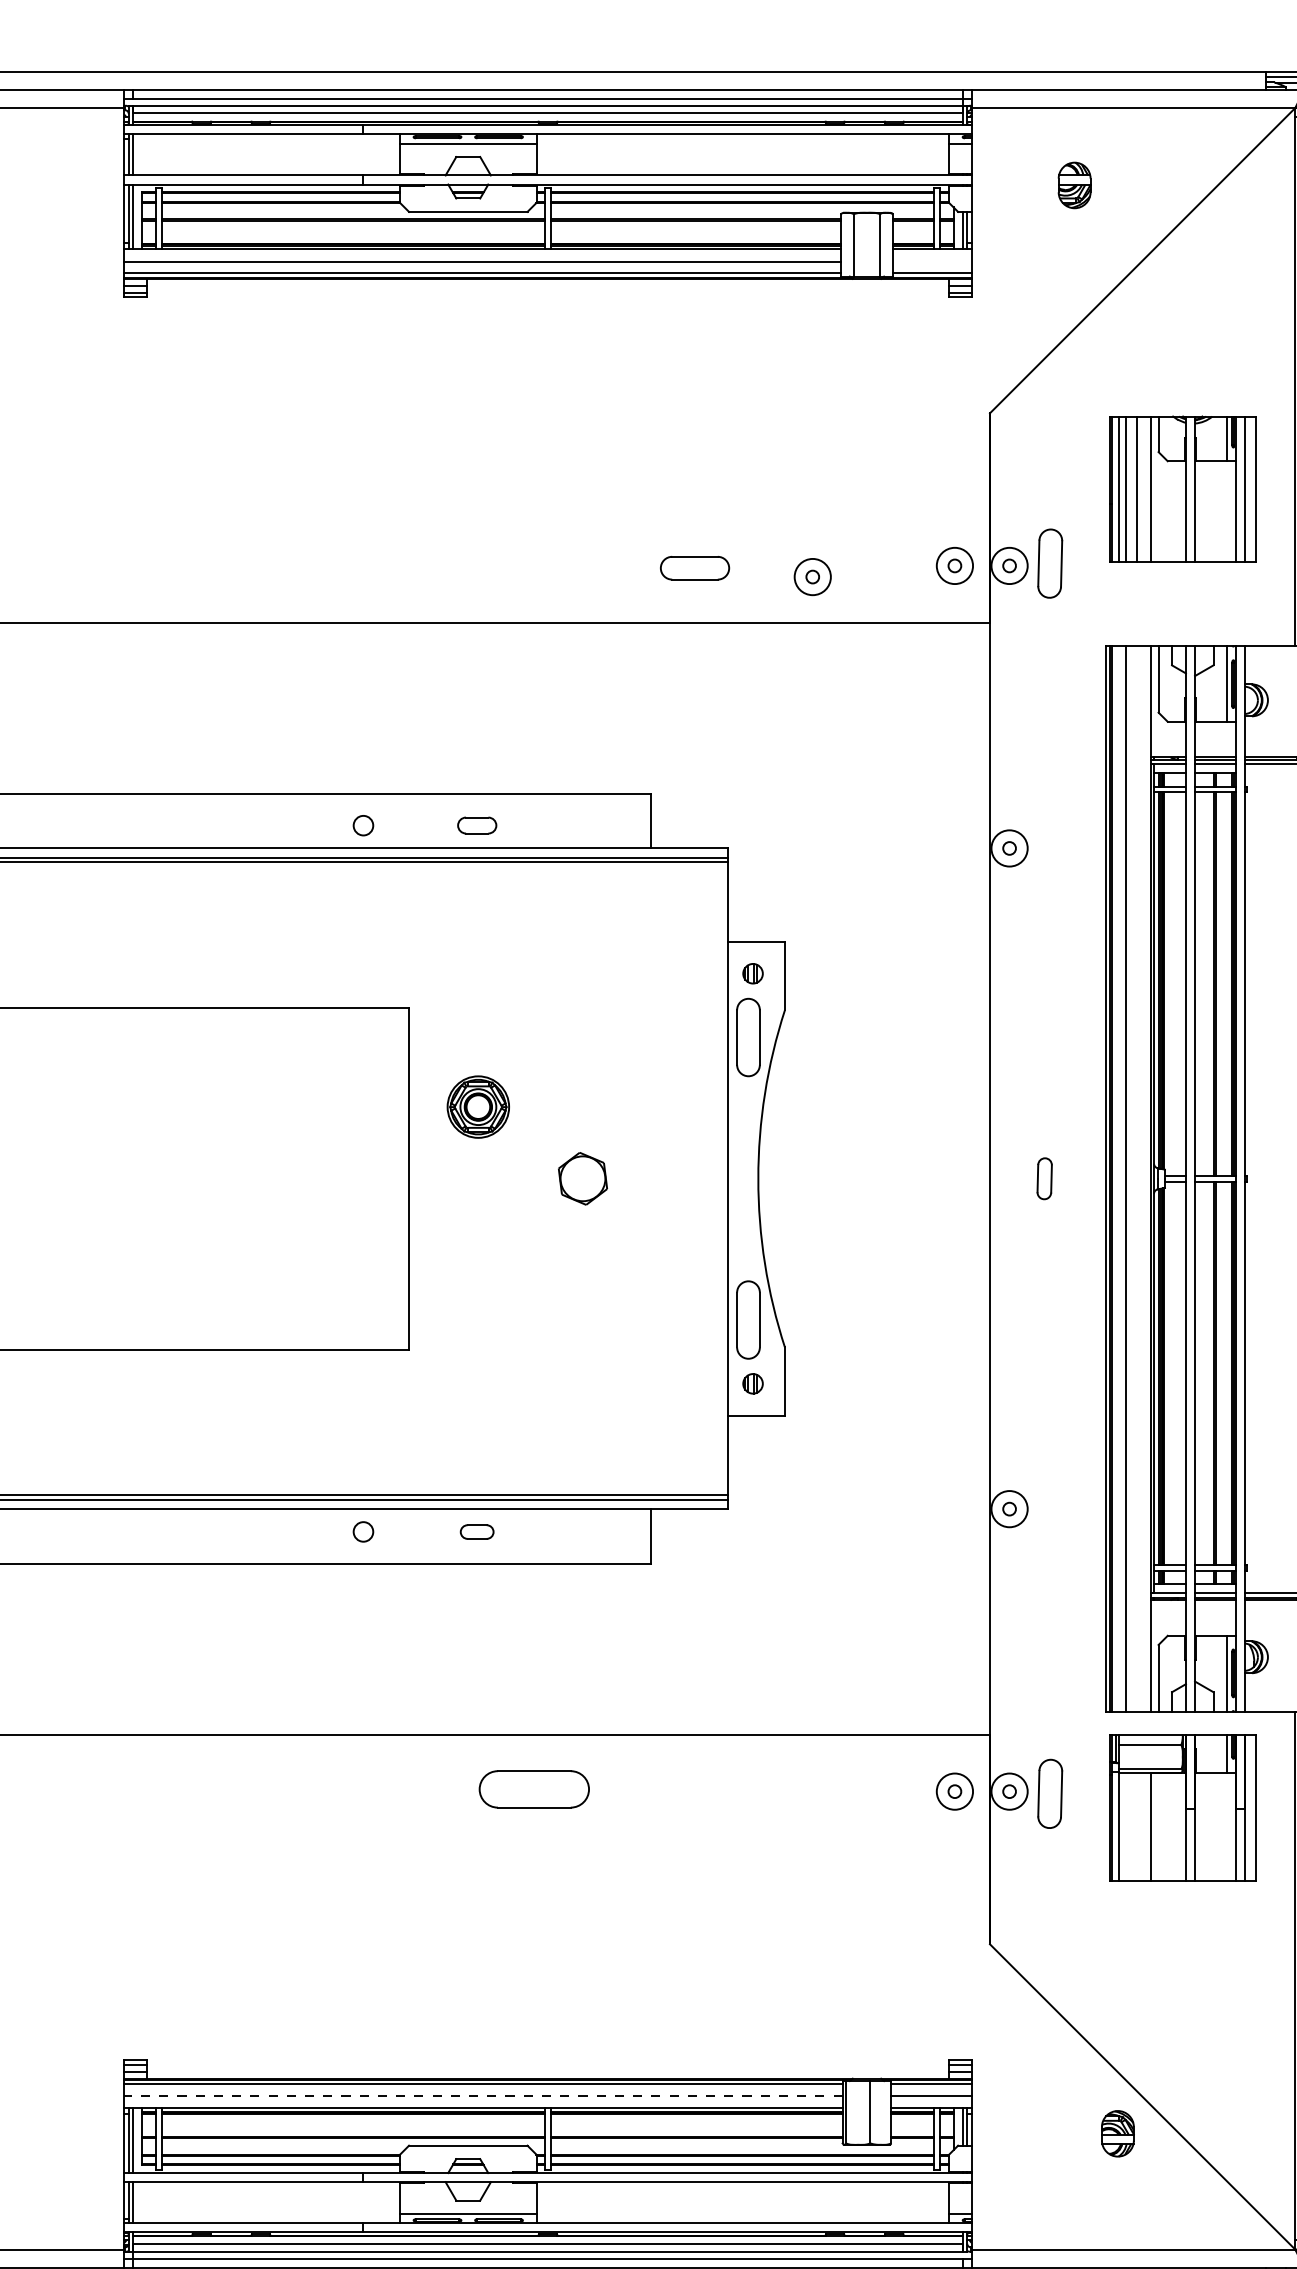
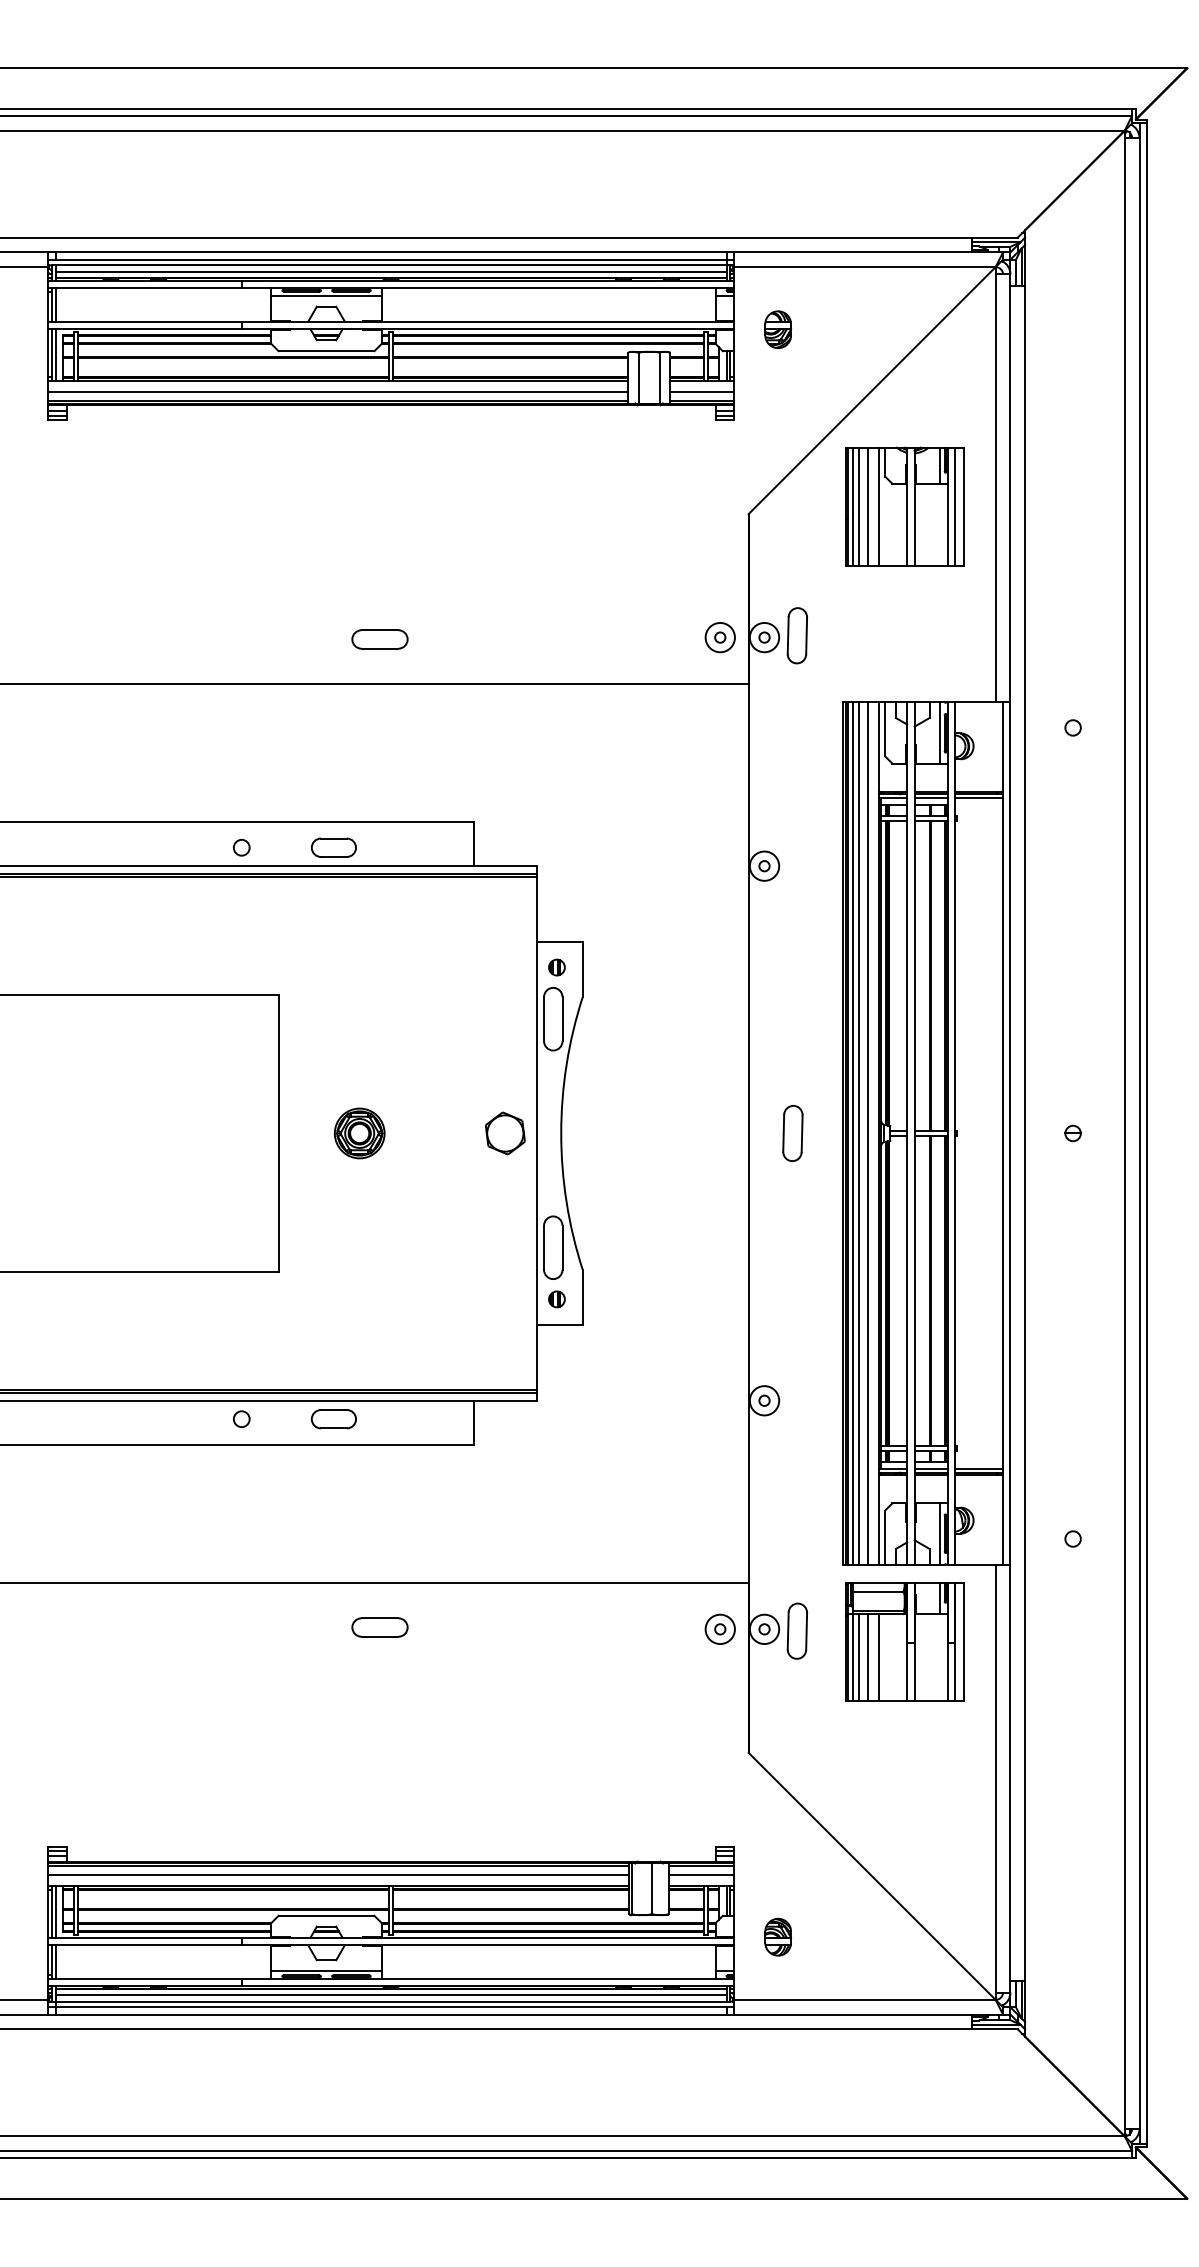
part: (1075, 185) -> (778, 329), moved
line: (931, 261) -> (701, 391), added
part: (1182, 489) -> (904, 506), moved
part: (694, 568) -> (379, 639), moved
part: (811, 576) -> (604, 646), removed
part: (476, 825) -> (333, 847), size x1.43
part: (478, 1107) -> (359, 1133), moved
part: (583, 1178) -> (505, 1133), moved
part: (1044, 1178) -> (792, 1133), size x1.67
line: (1119, 1178) -> (853, 1133), added
line: (1136, 1178) -> (867, 1133), added
part: (476, 1532) -> (333, 1419), size x1.67
part: (533, 1789) -> (379, 1627), size x0.62
line: (1125, 1826) -> (858, 1657), added
line: (1136, 1826) -> (867, 1657), added
line: (483, 2095) -> (338, 1875), dashed -> solid
part: (1118, 2132) -> (778, 1936), moved

